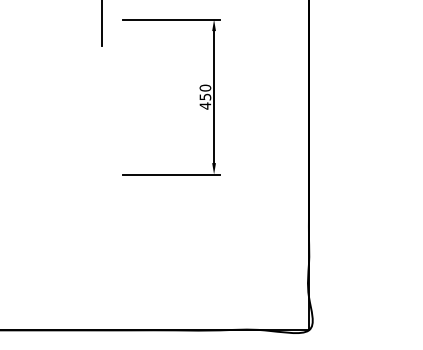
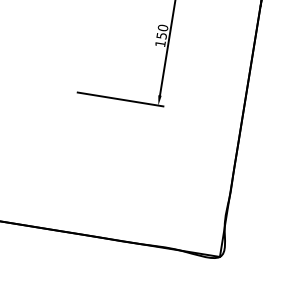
text: (205, 105) -> (160, 43), 450 -> 150

